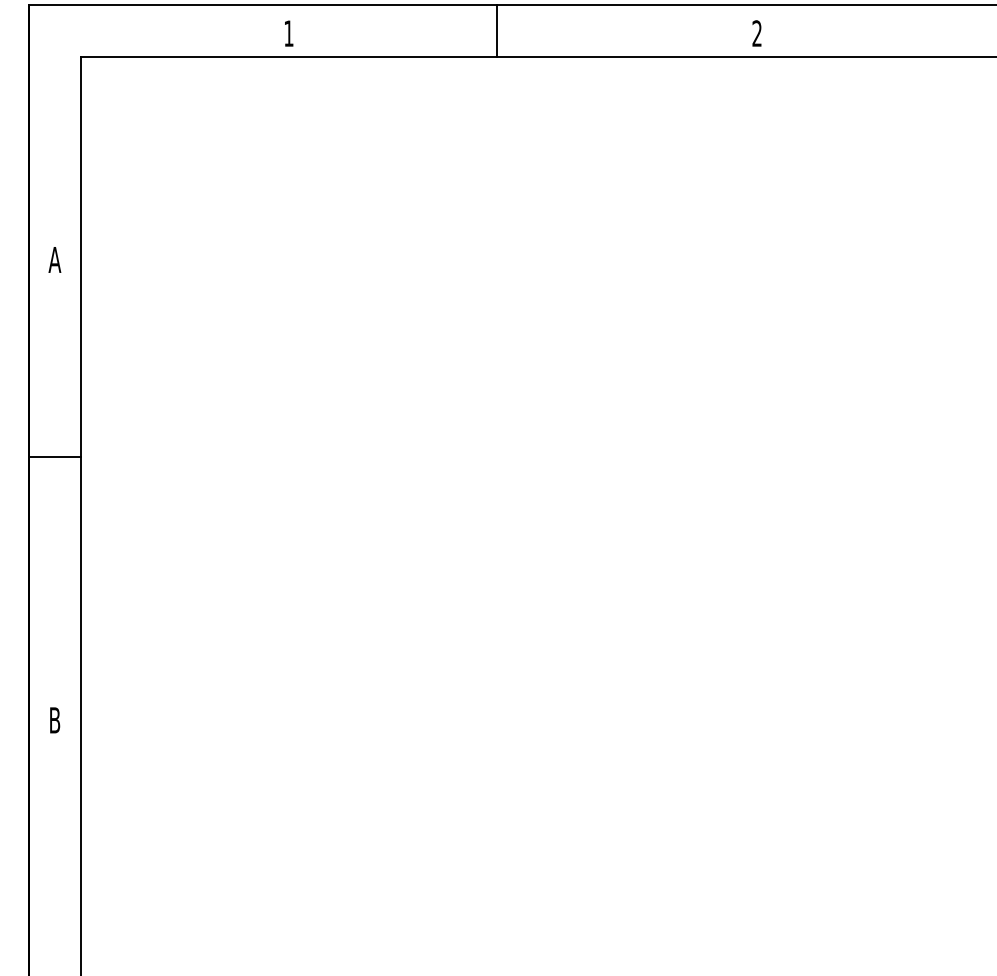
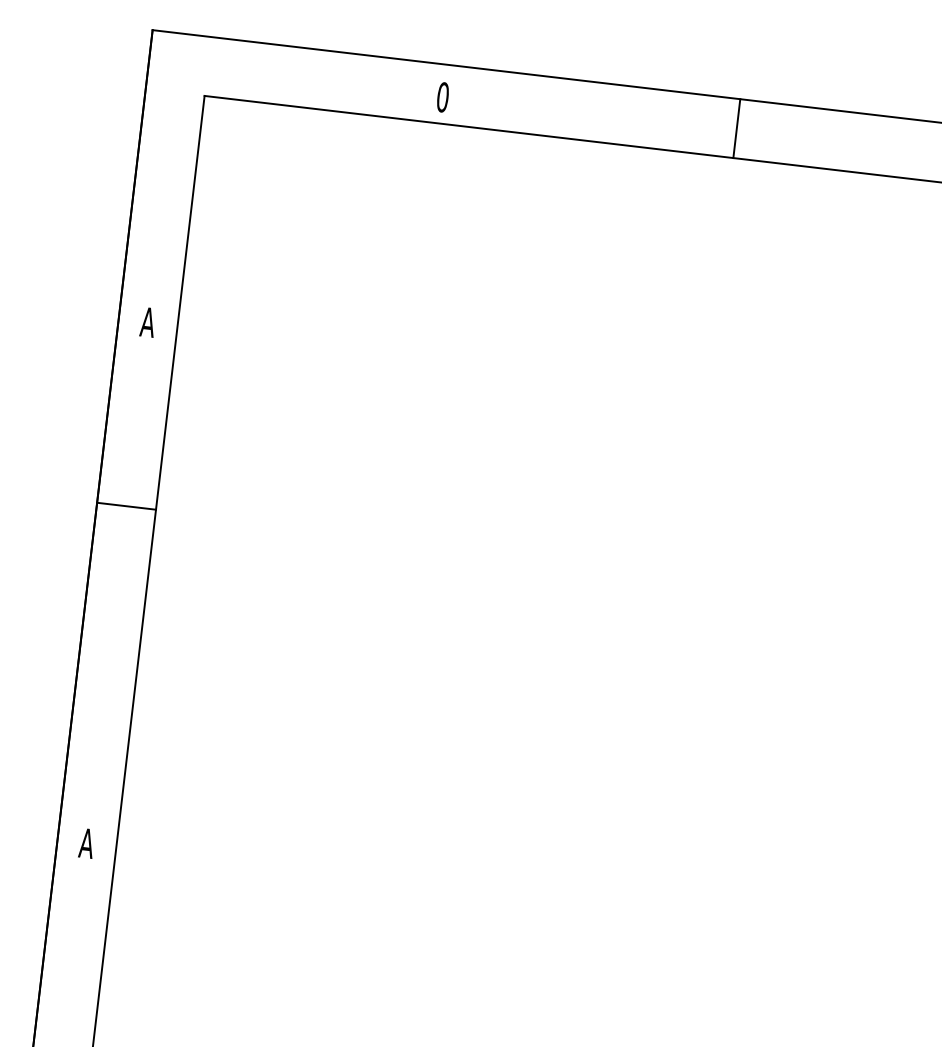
line: (497, 30) -> (737, 128), moved
text: (288, 33) -> (442, 97), 1 -> 0
line: (55, 457) -> (127, 506), moved
text: (54, 720) -> (86, 843), B -> A

